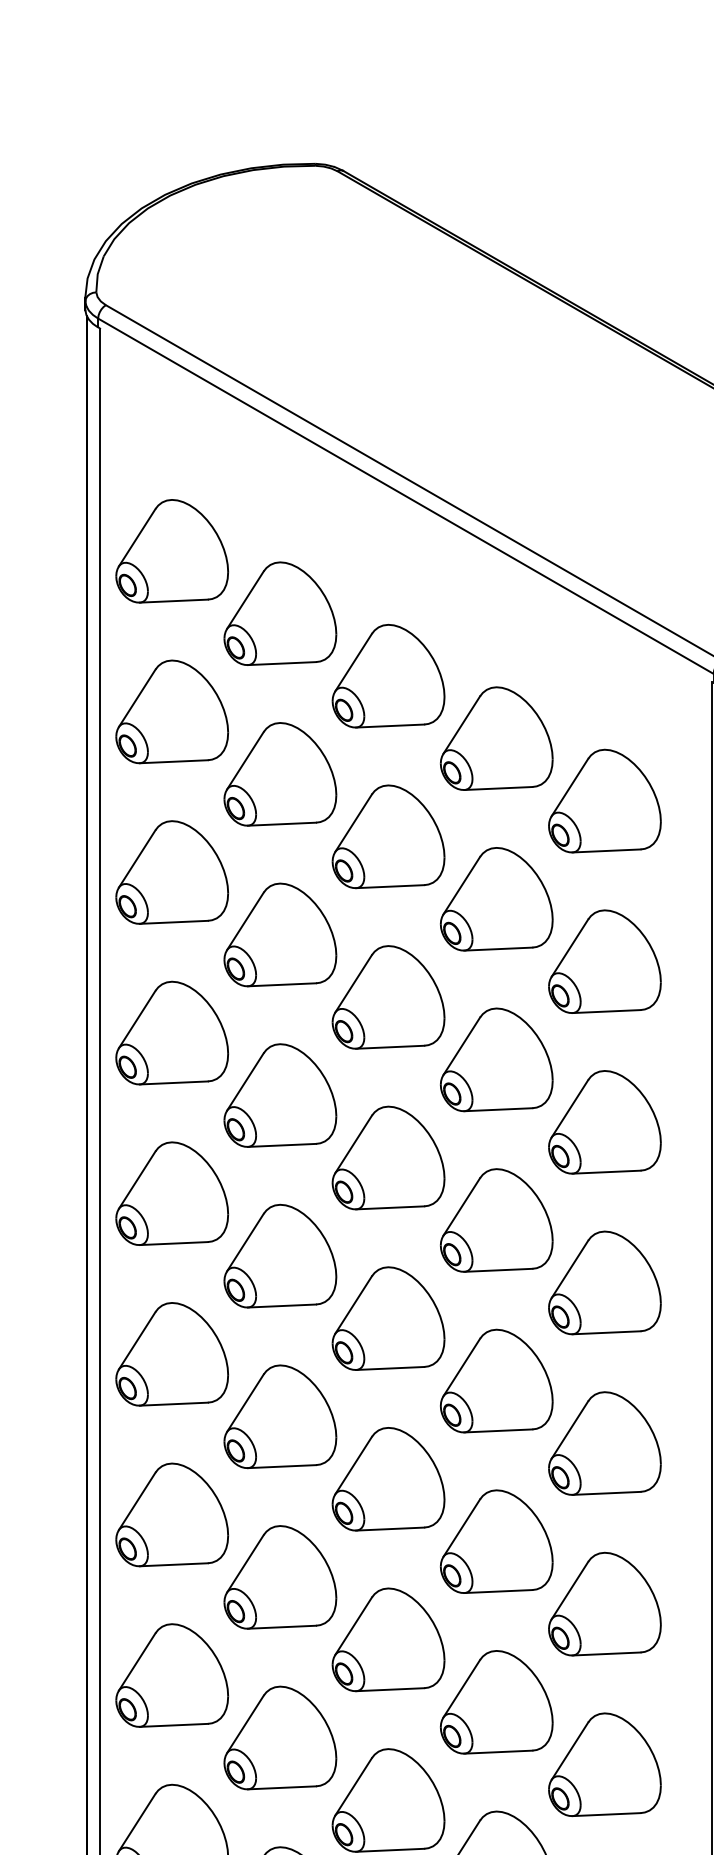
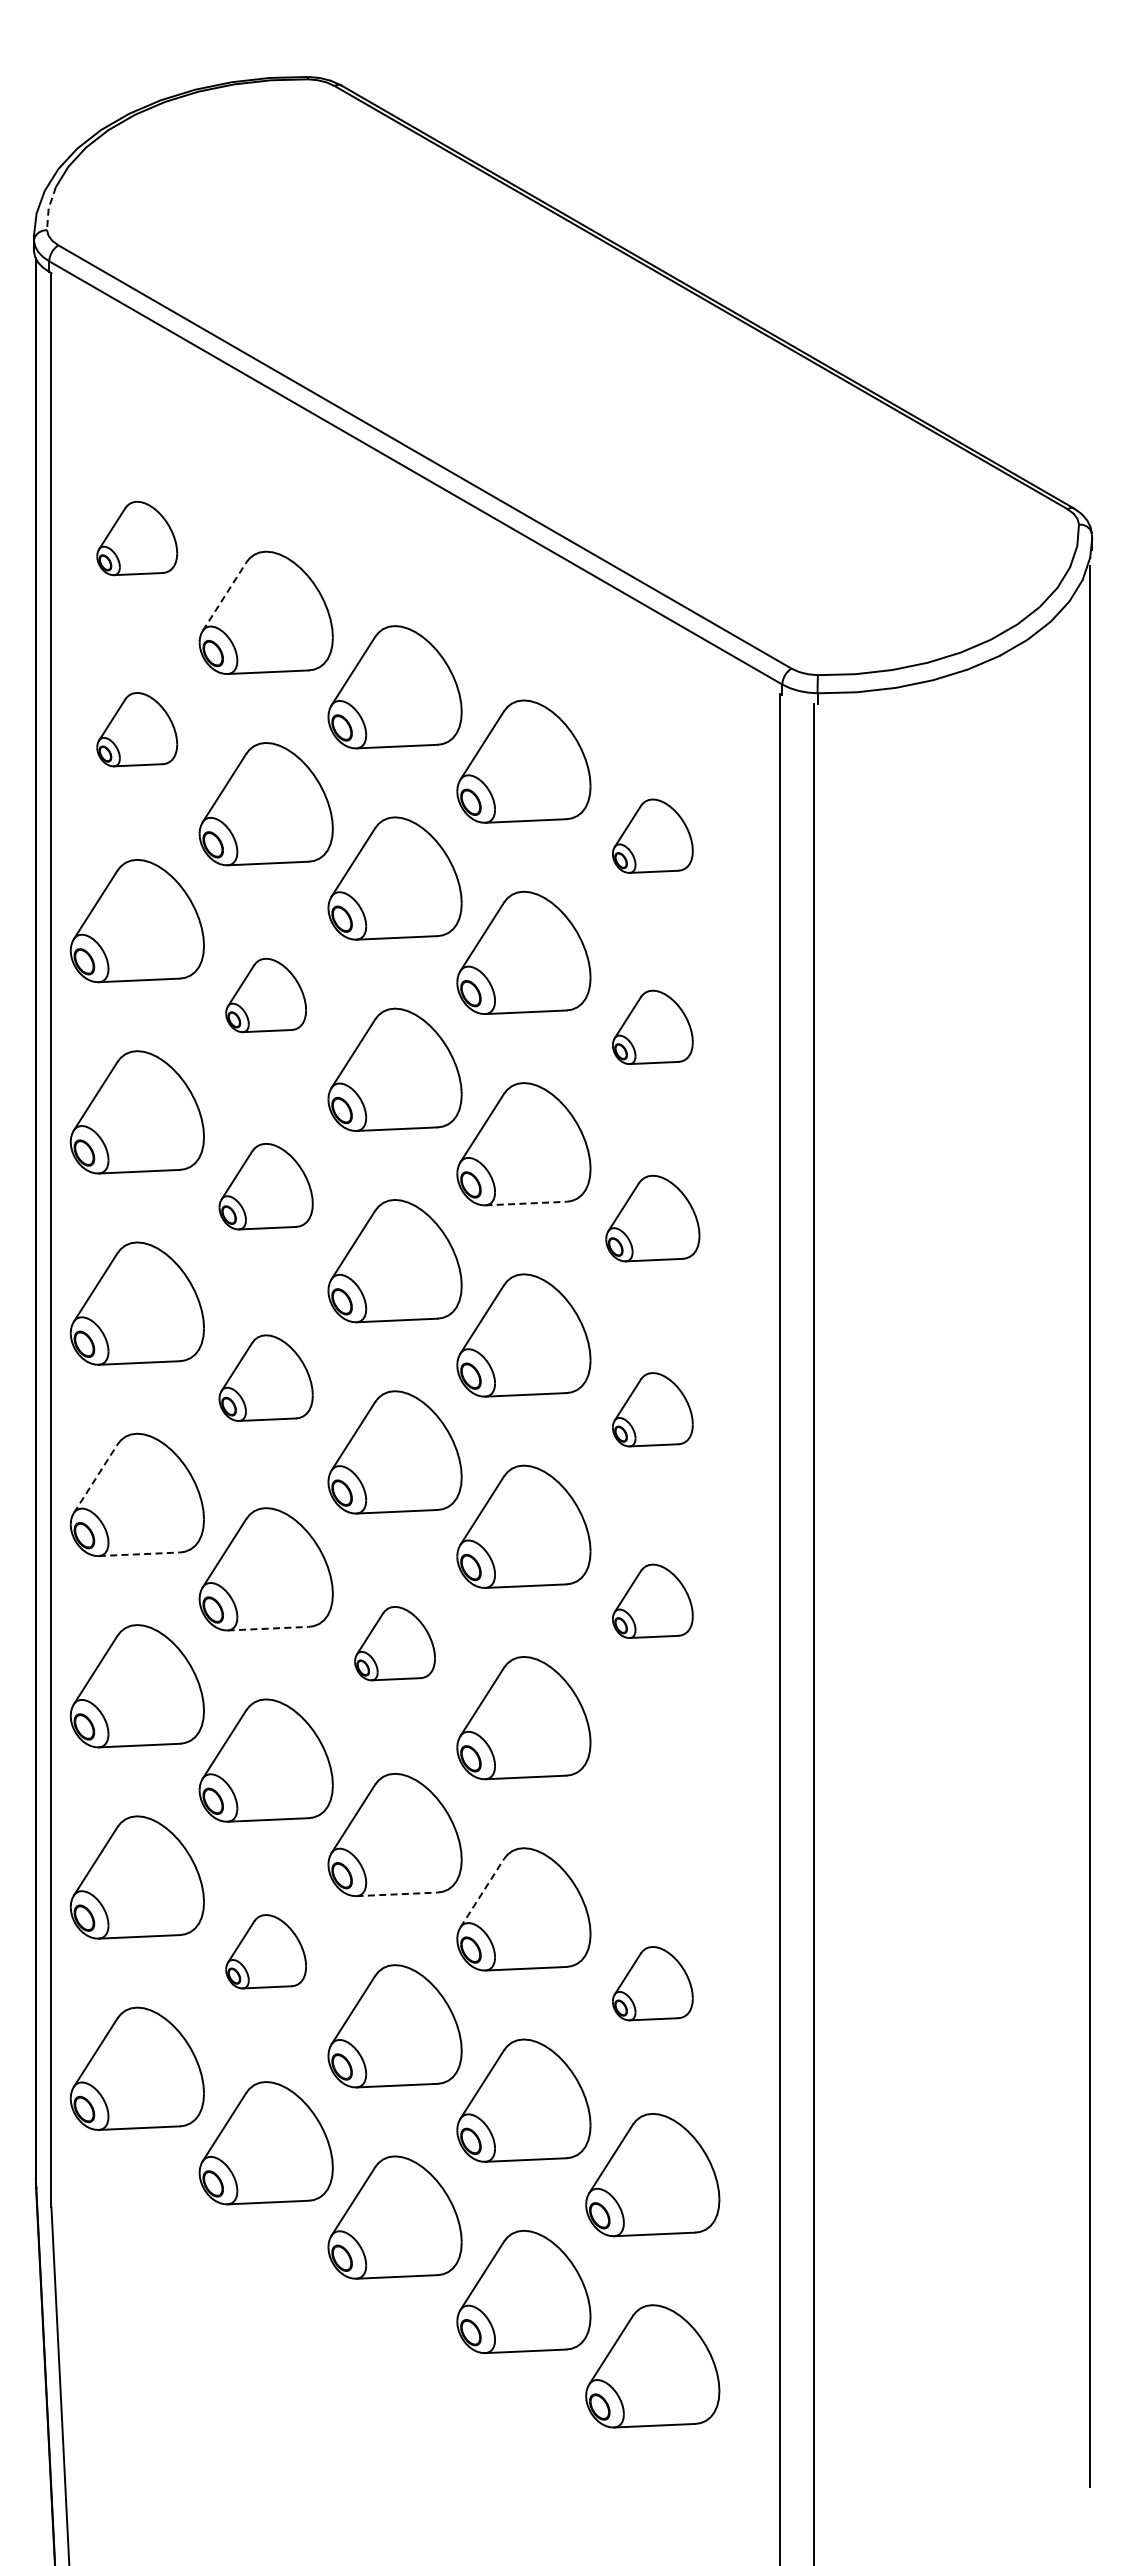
line: (97, 274) -> (48, 208), solid -> dashed
part: (171, 551) -> (136, 538), size x0.6
line: (245, 600) -> (224, 596), solid -> dashed
part: (171, 711) -> (136, 729), size x0.6
part: (604, 801) -> (652, 836), size x0.6
part: (279, 935) -> (265, 995), size x0.6
part: (604, 961) -> (652, 1027), size x0.6
part: (279, 1095) -> (265, 1186), size x0.7
line: (498, 1109) -> (525, 1203), solid -> dashed
part: (604, 1122) -> (652, 1218), size x0.7
part: (279, 1256) -> (265, 1378), size x0.7
part: (604, 1282) -> (652, 1409), size x0.6
line: (137, 1340) -> (95, 1478), solid -> dashed
line: (173, 1404) -> (139, 1554), solid -> dashed
part: (604, 1443) -> (652, 1601), size x0.6
line: (282, 1466) -> (268, 1628), solid -> dashed
part: (388, 1479) -> (394, 1643), size x0.6
part: (604, 1604) -> (652, 1792), removed
line: (461, 1688) -> (482, 1893), solid -> dashed
line: (390, 1689) -> (397, 1894), solid -> dashed
part: (279, 1737) -> (265, 1951), size x0.6
part: (604, 1764) -> (652, 1983), size x0.6

